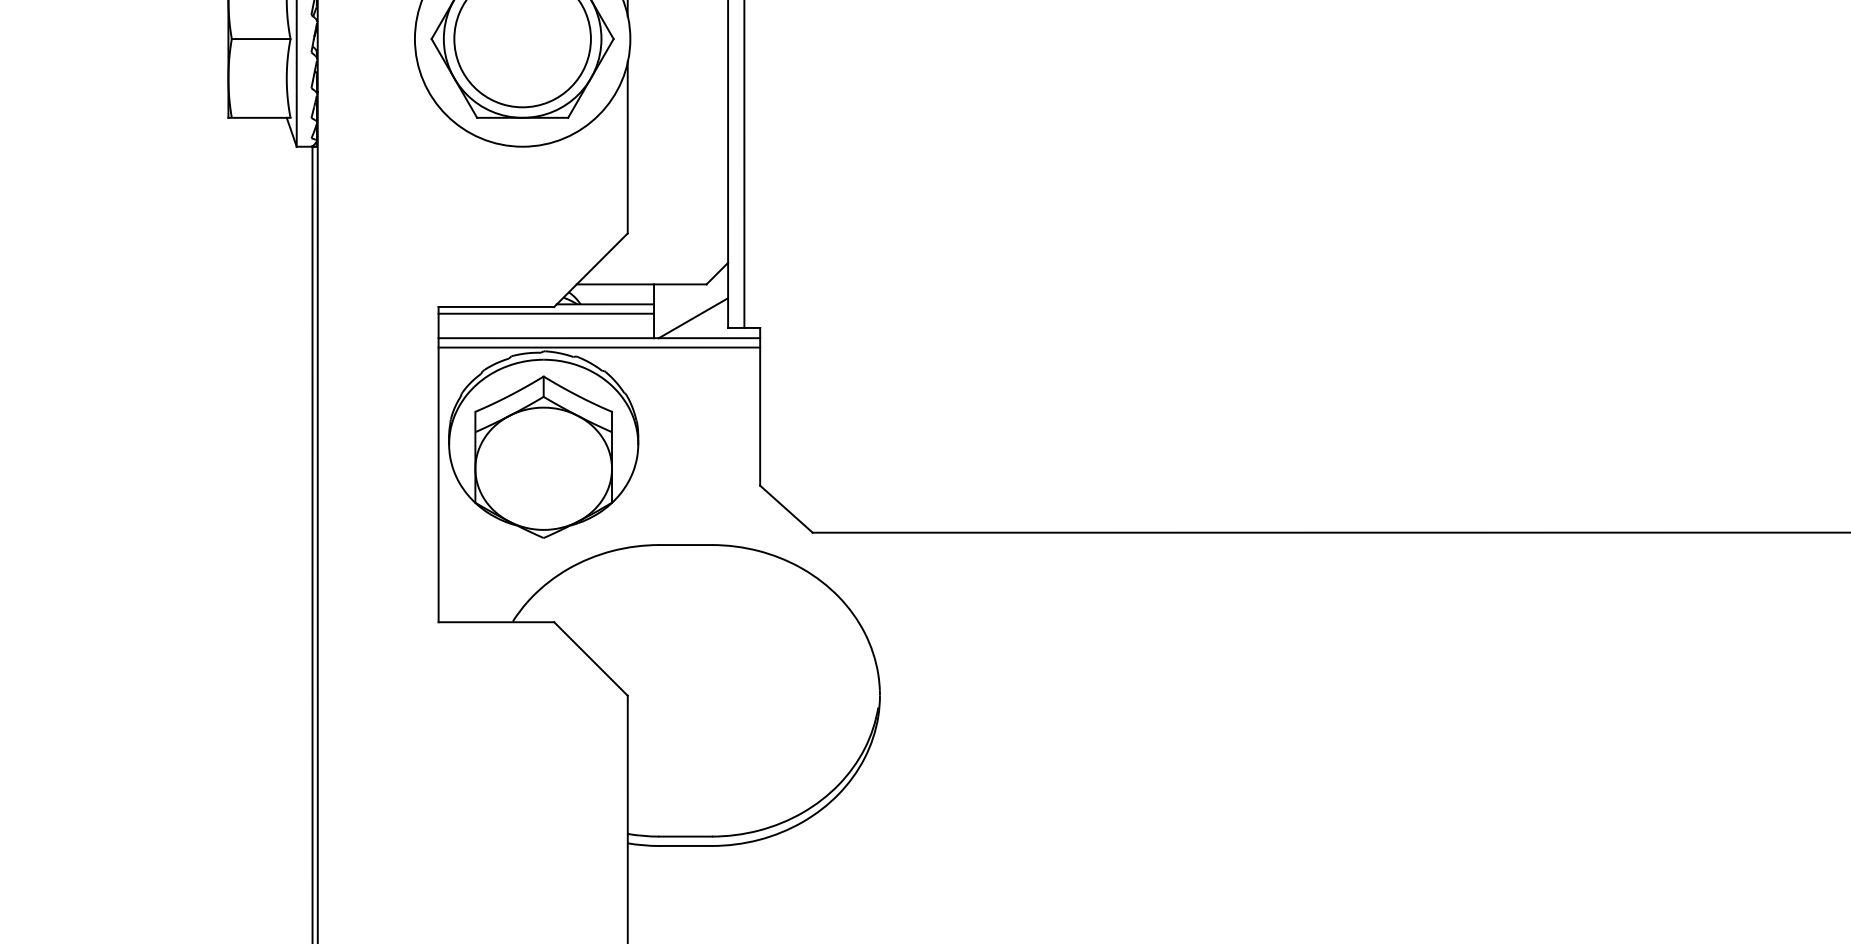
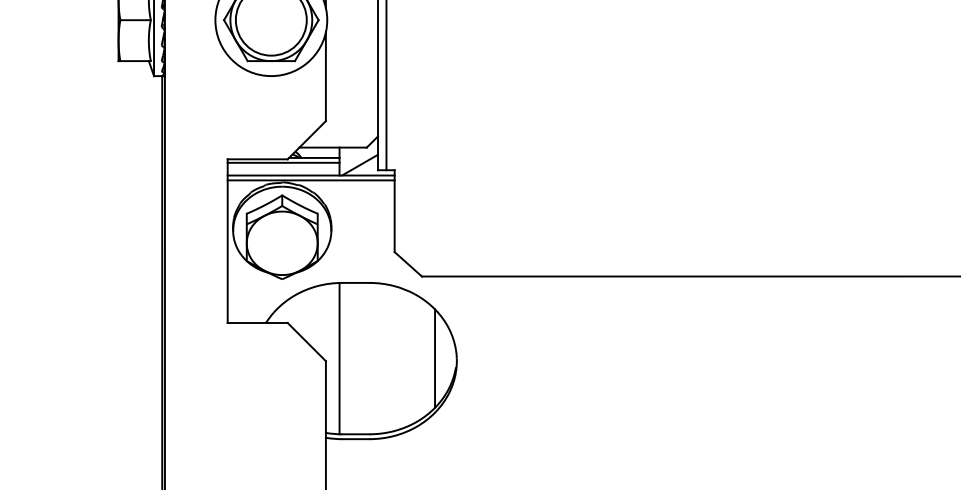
line: (653, 690) -> (339, 358), added
line: (838, 690) -> (435, 358), added

